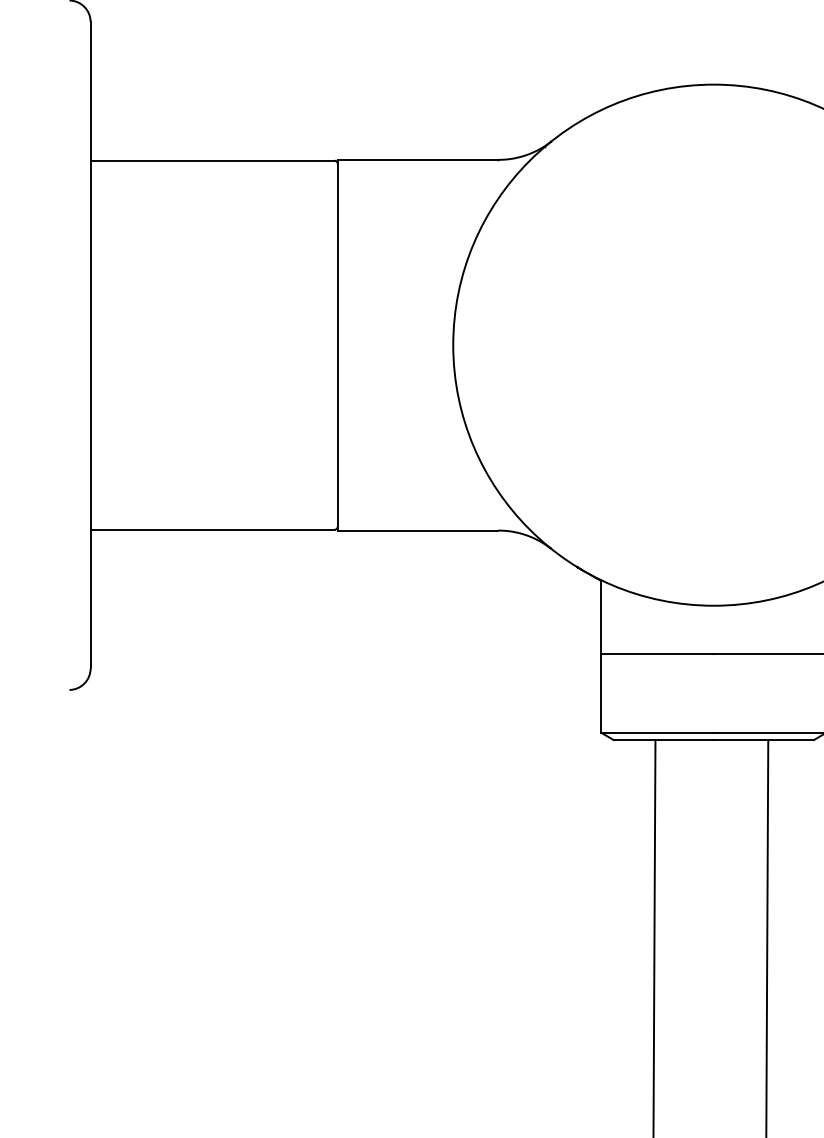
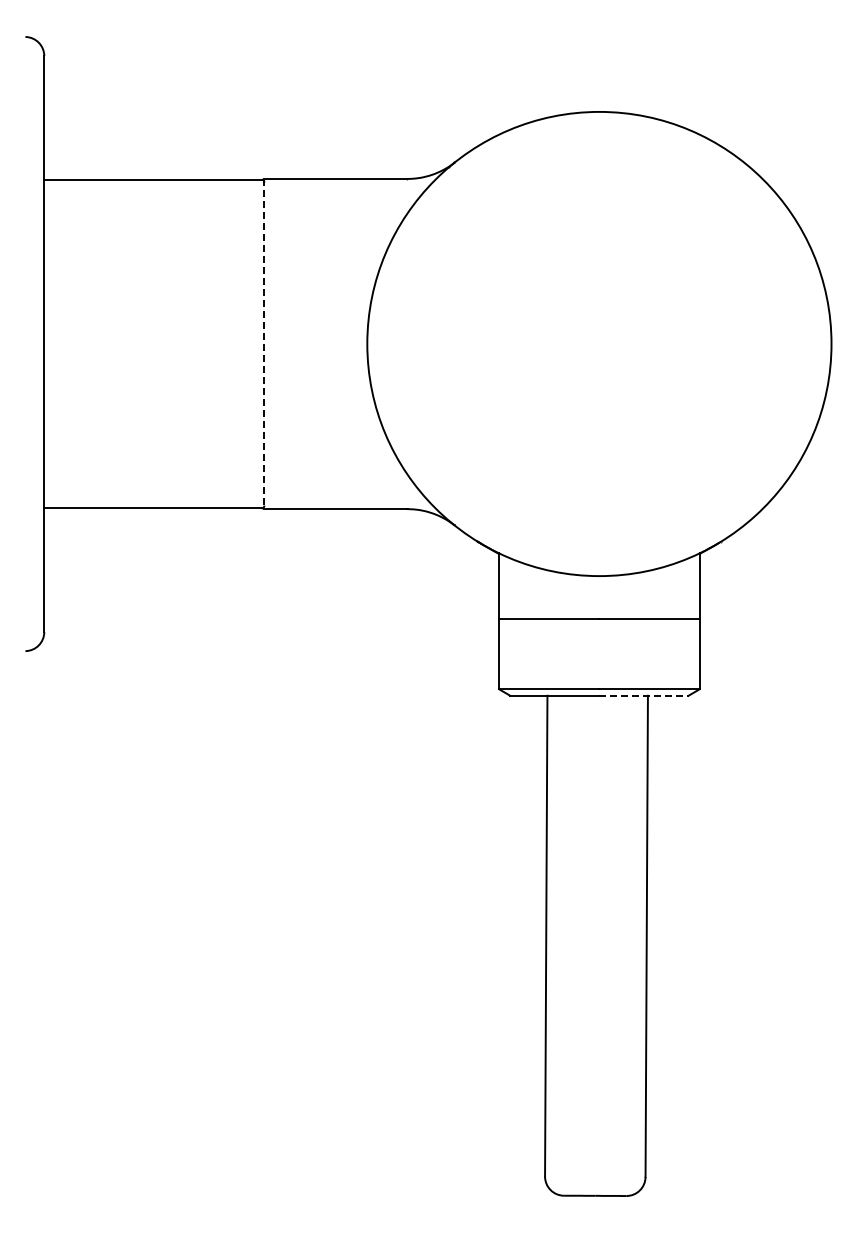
line: (337, 345) -> (264, 344), solid -> dashed
line: (764, 739) -> (644, 695), solid -> dashed

